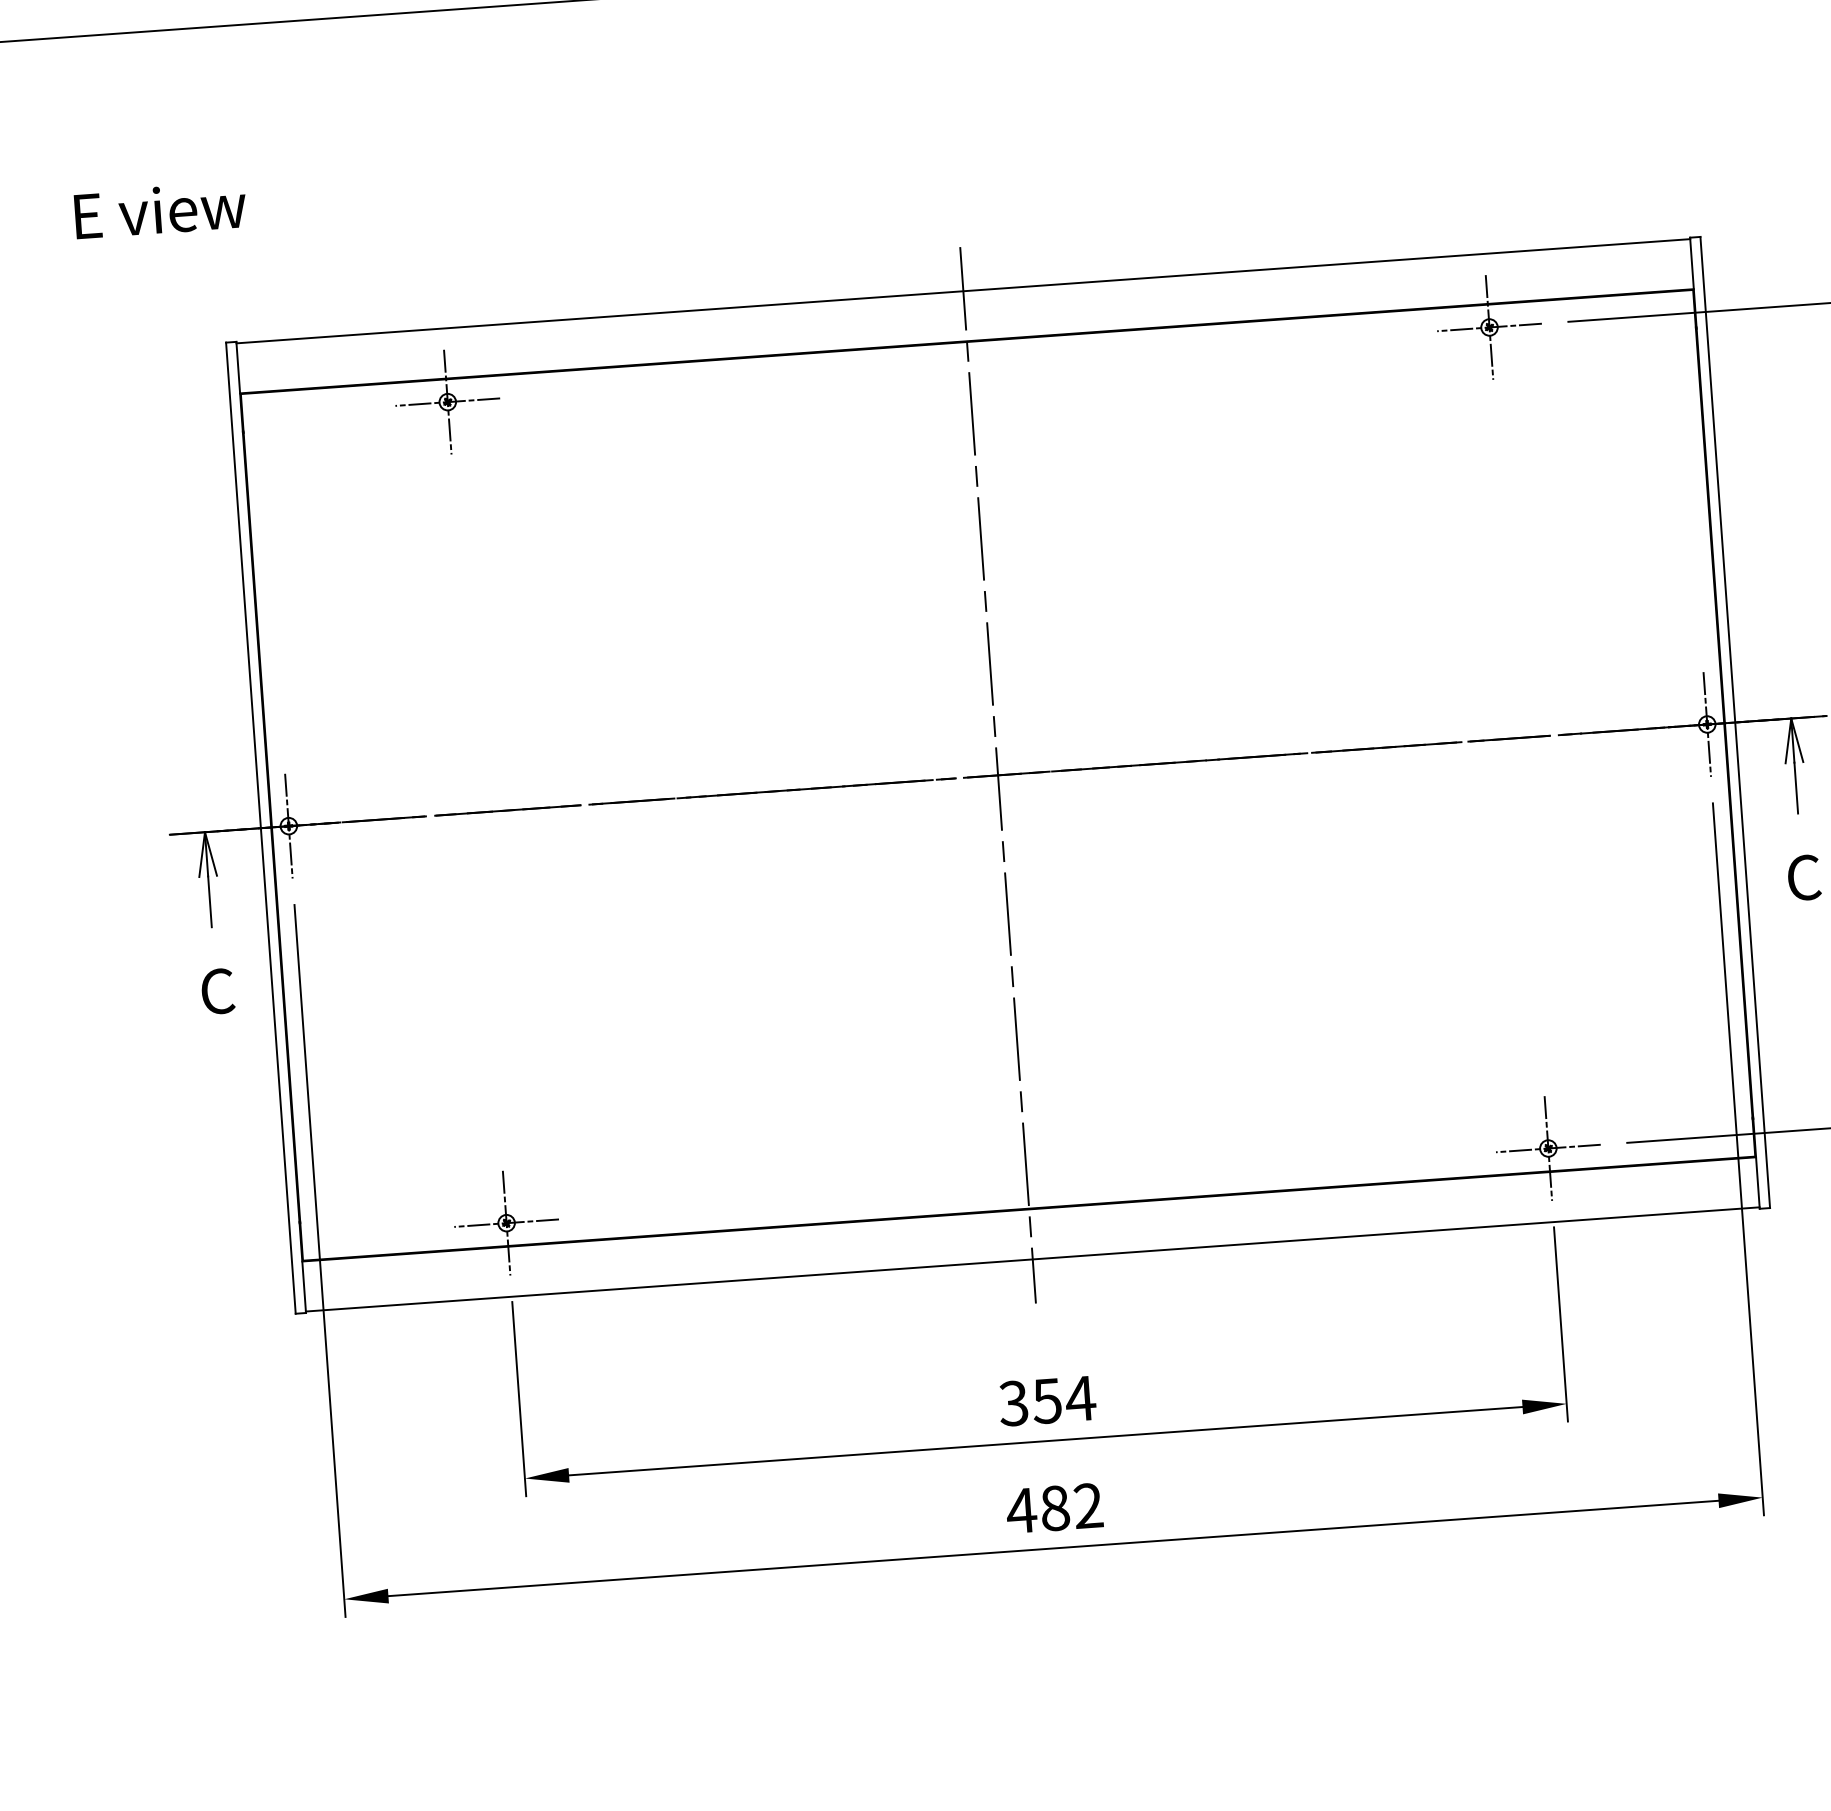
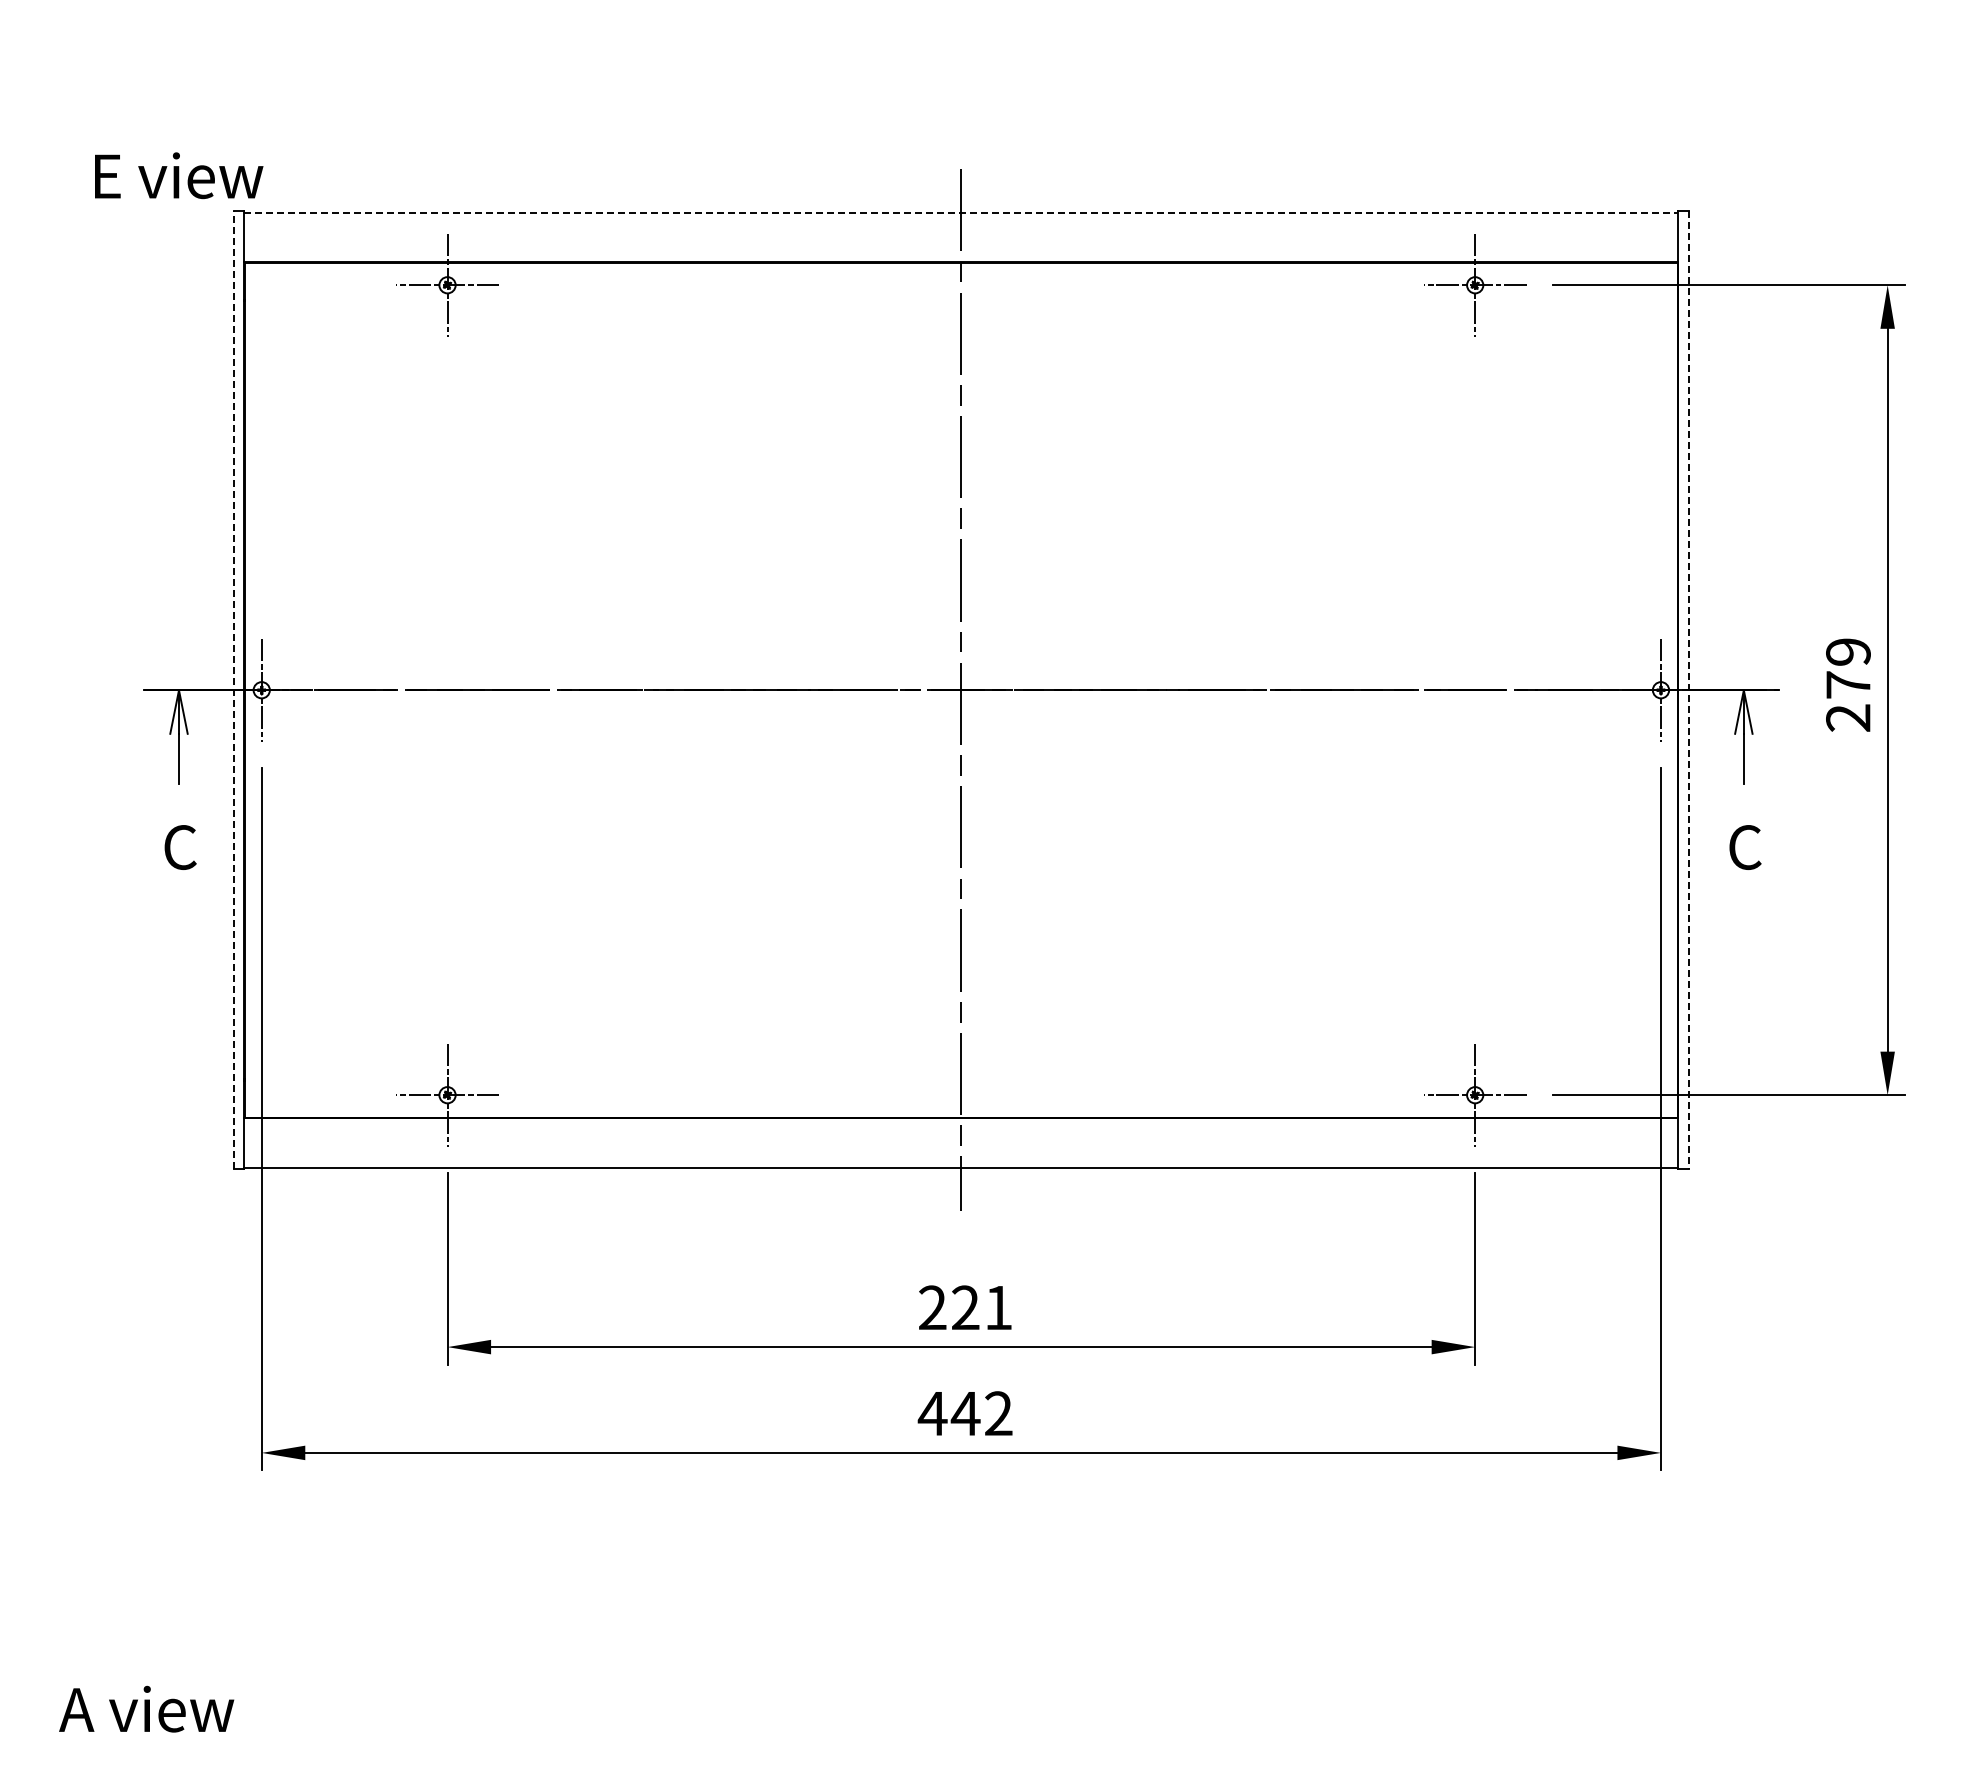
text: (160, 210) -> (179, 175), moved
line: (963, 291) -> (961, 212), solid -> dashed
line: (1735, 722) -> (1688, 690), solid -> dashed
line: (261, 828) -> (234, 690), solid -> dashed
text: (1047, 1400) -> (965, 1307), 354 -> 221
text: (1054, 1508) -> (965, 1413), 482 -> 442

